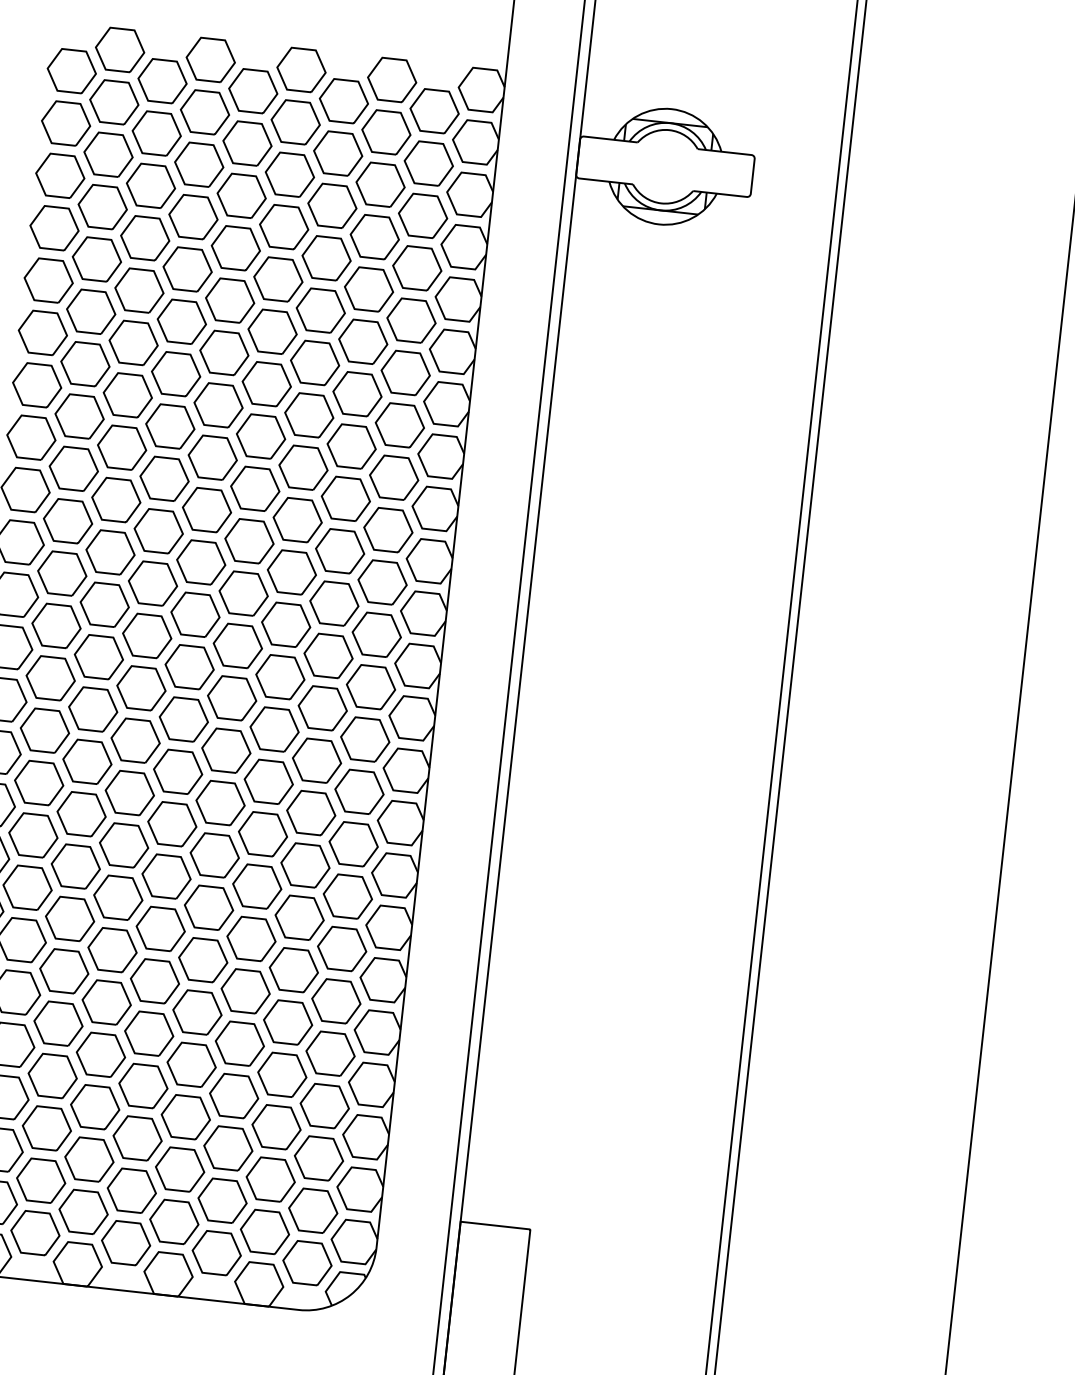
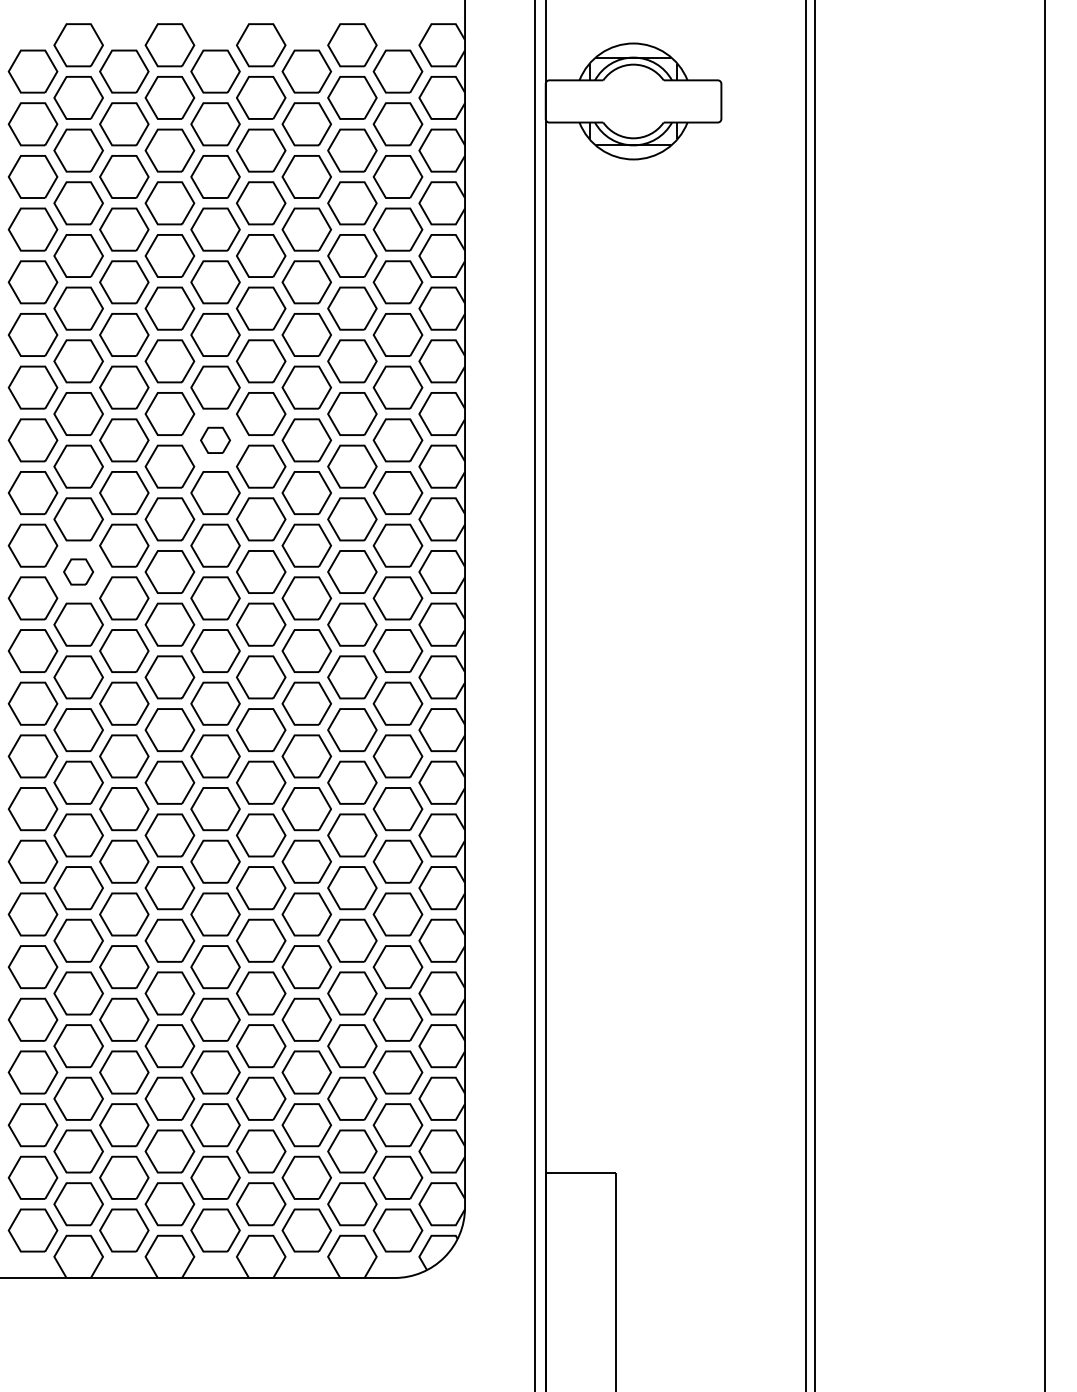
part: (212, 457) -> (215, 440), size x0.6
part: (62, 573) -> (78, 571), size x0.6

